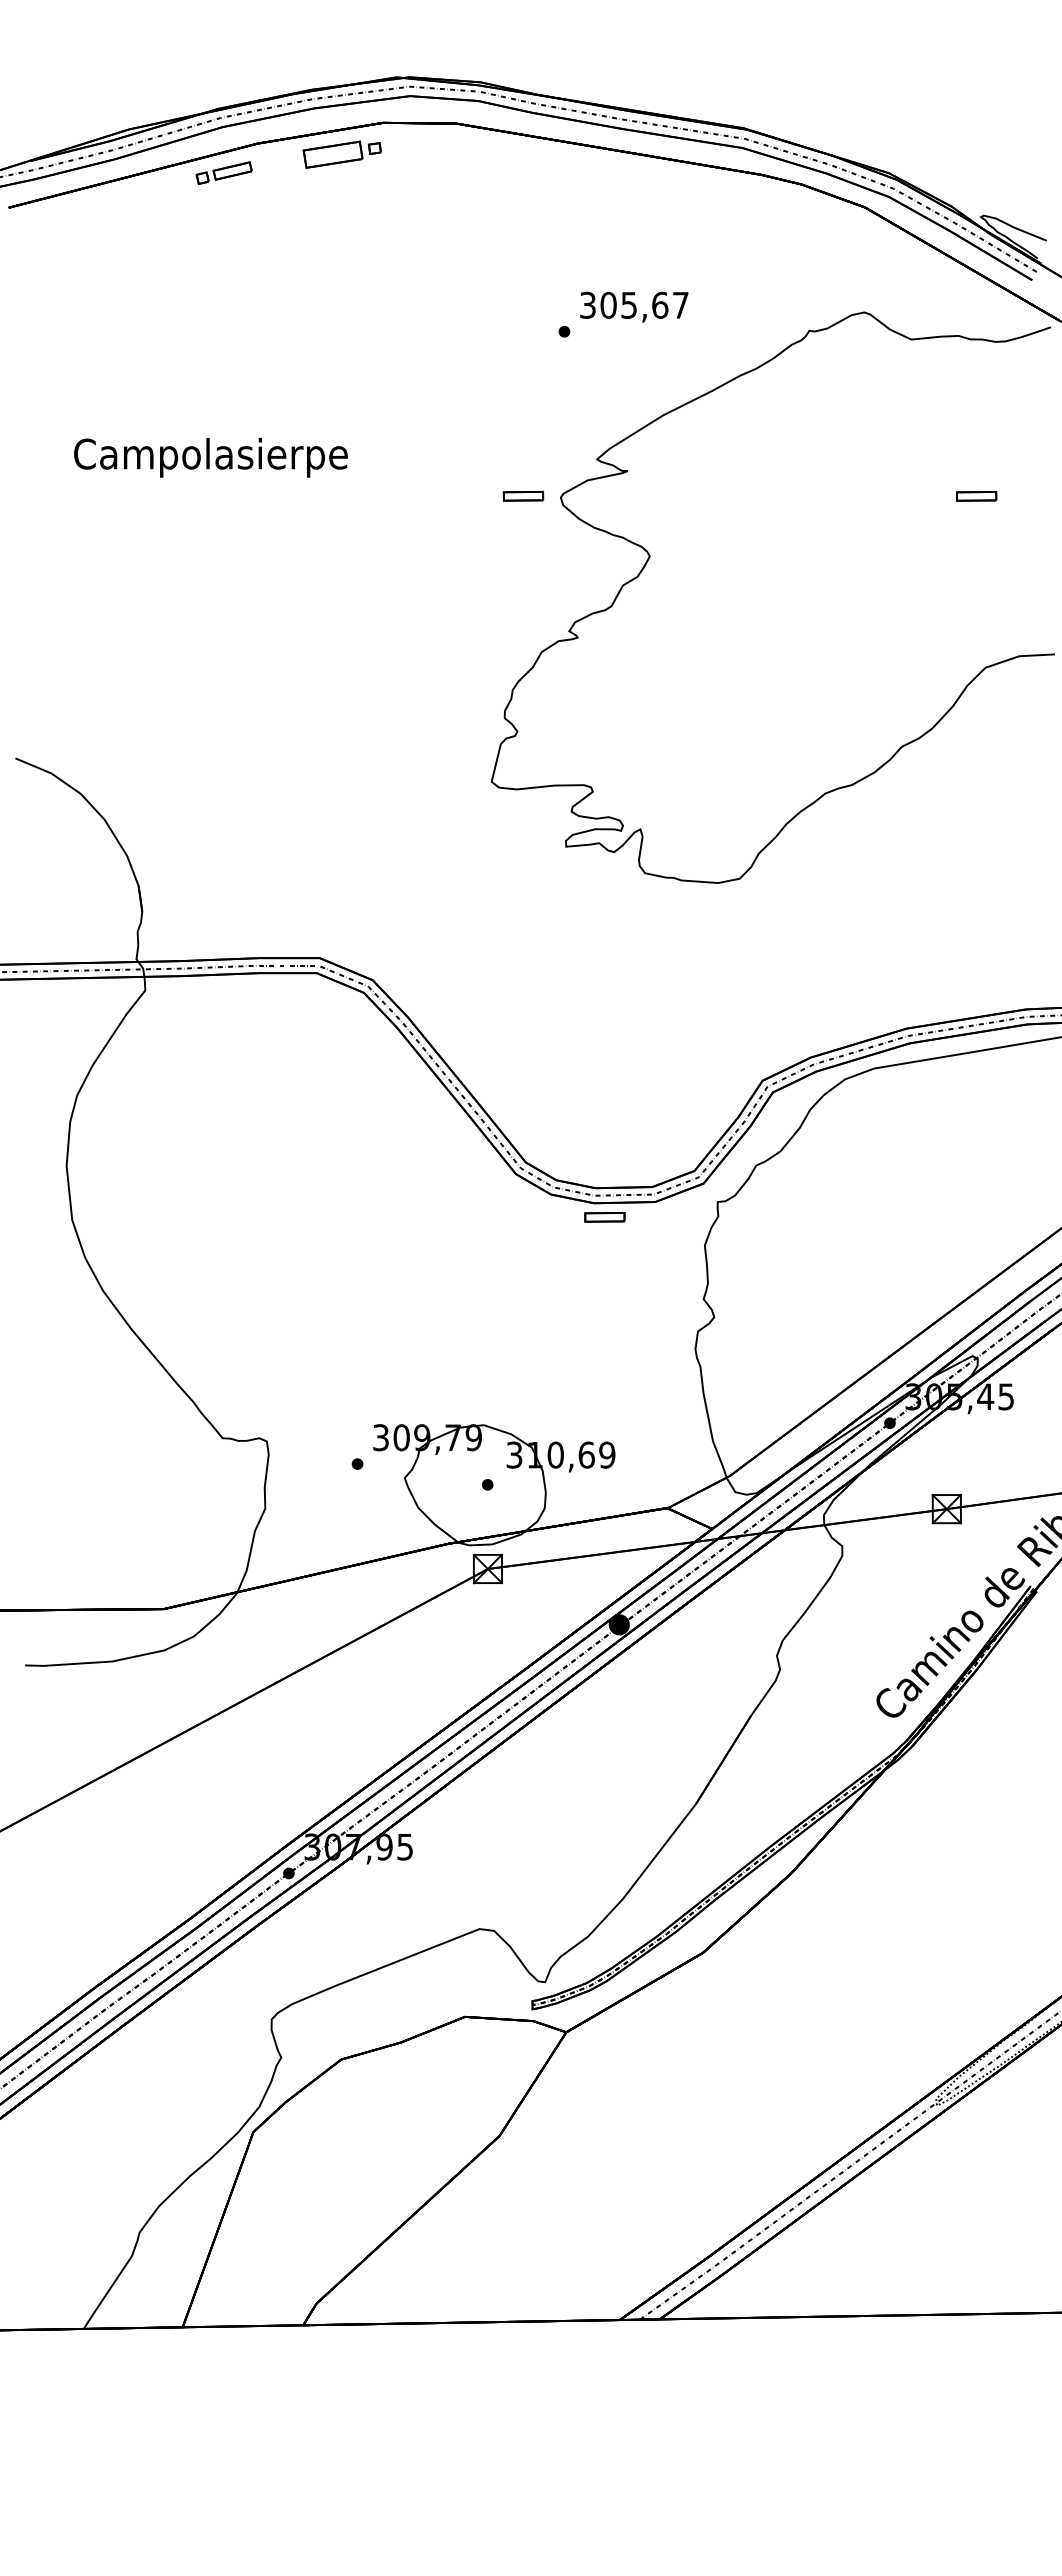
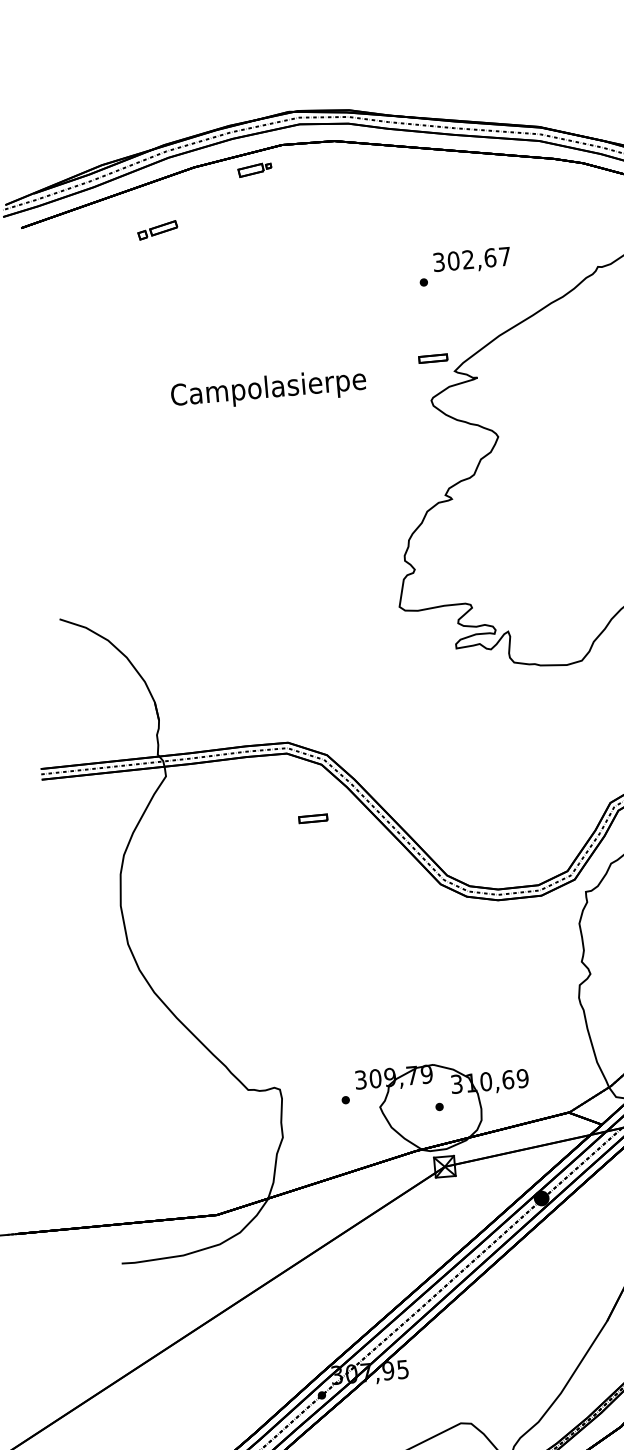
part: (341, 154) -> (254, 170), size x0.6
part: (223, 172) -> (157, 229), moved
text: (628, 304) -> (467, 259), 305,67 -> 302,67
text: (210, 457) -> (268, 389), moved
part: (523, 495) -> (433, 358), moved
part: (604, 1217) -> (313, 818), moved

